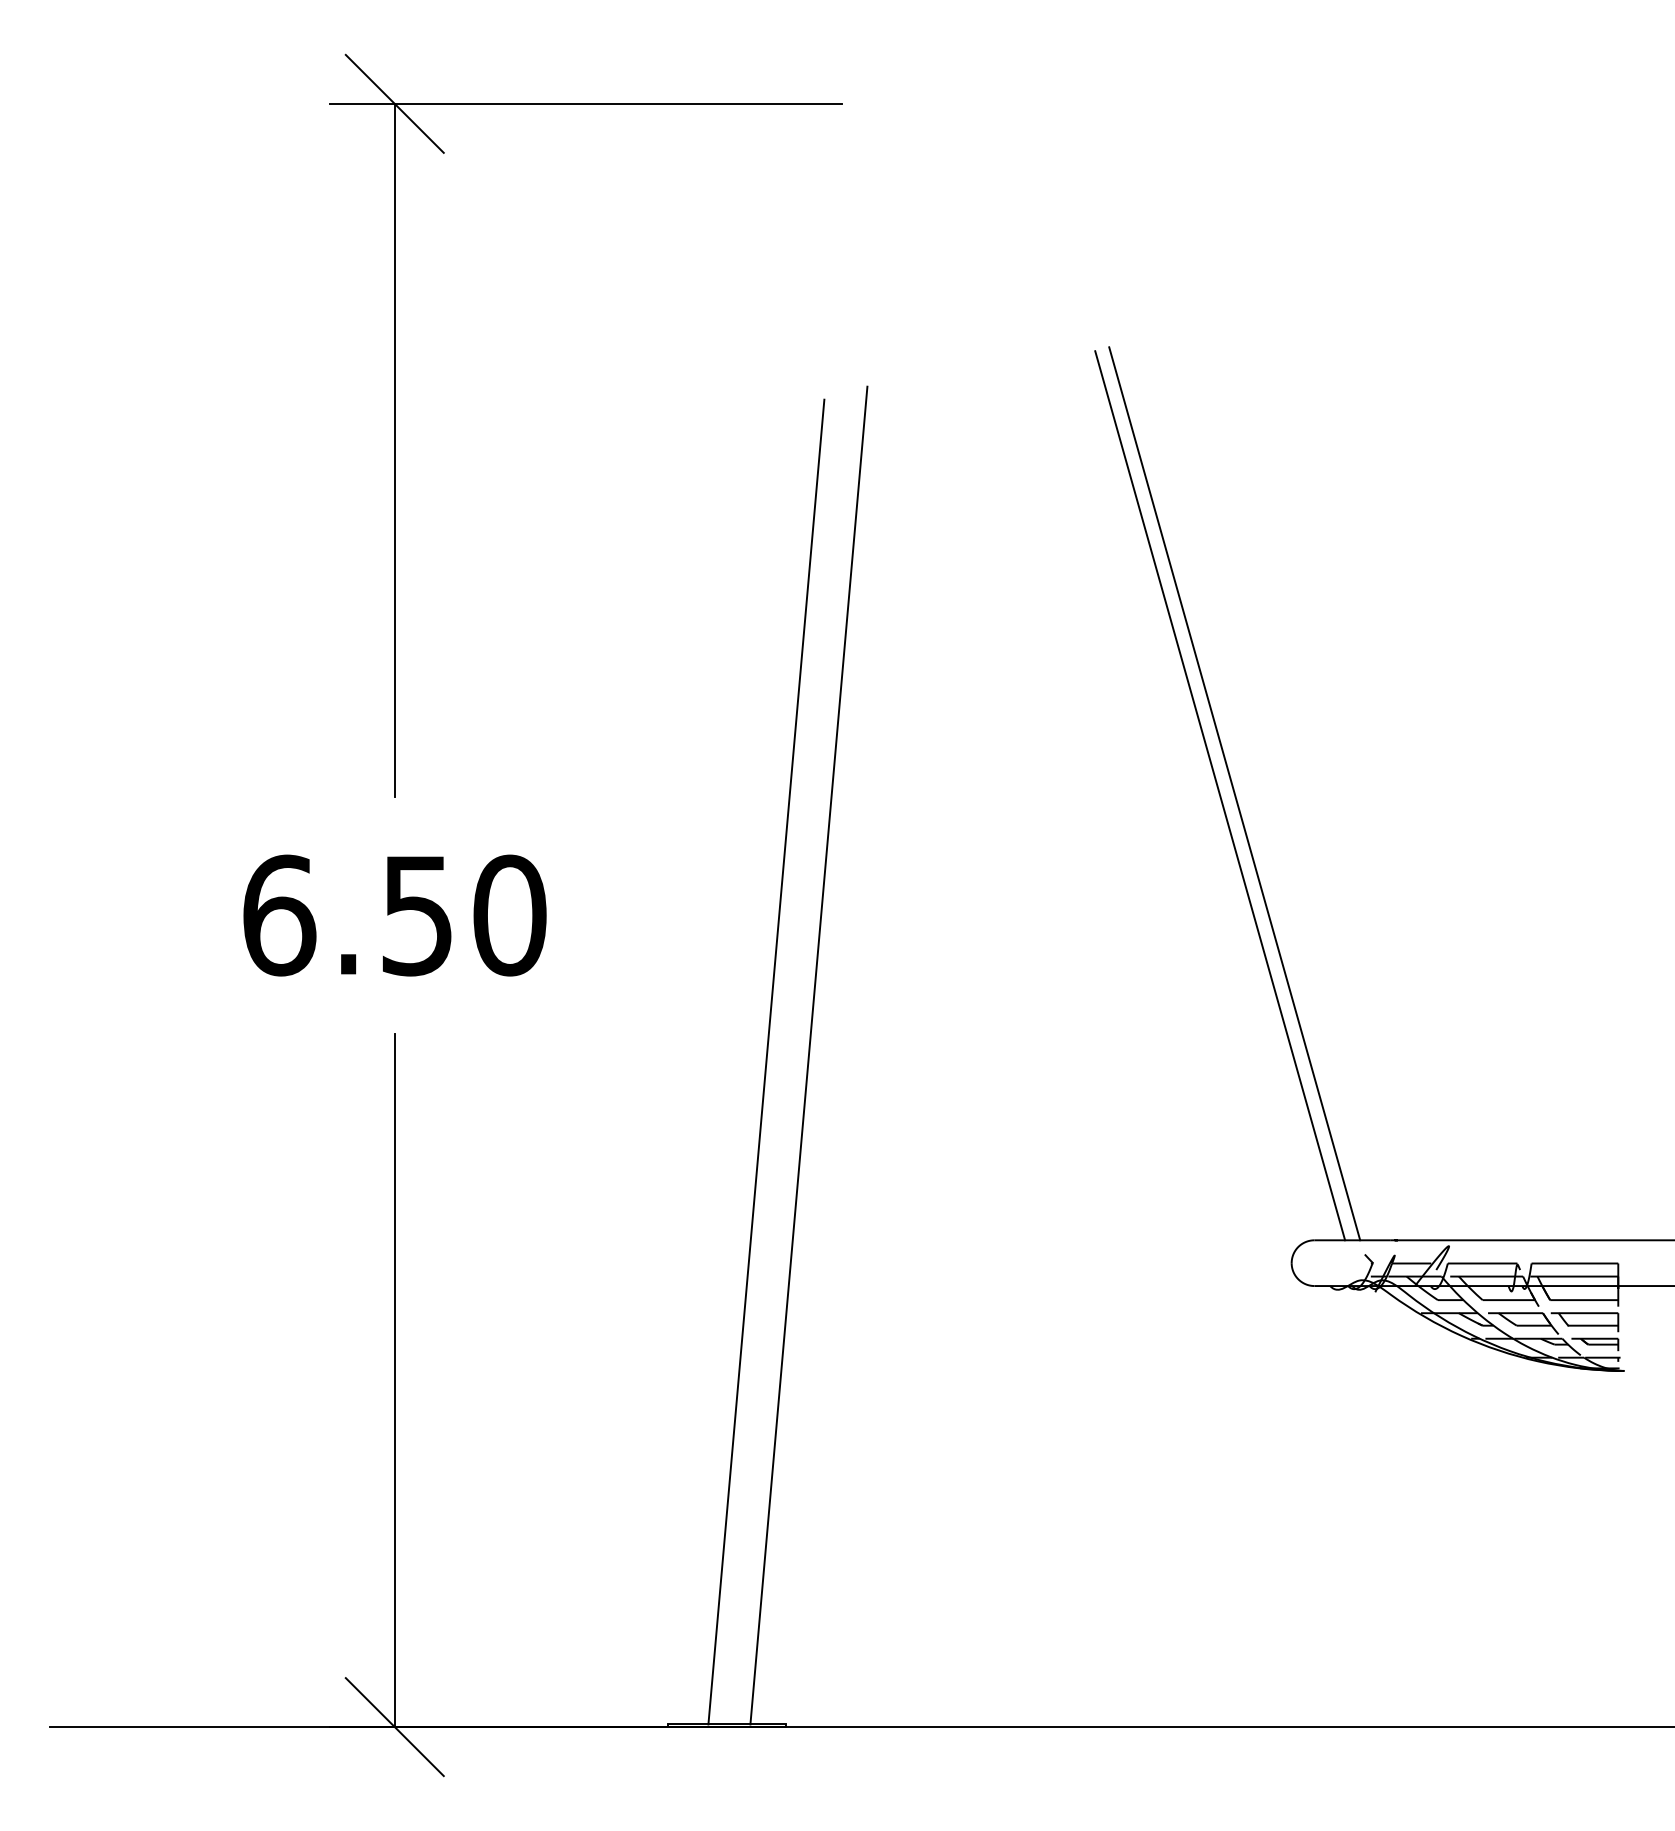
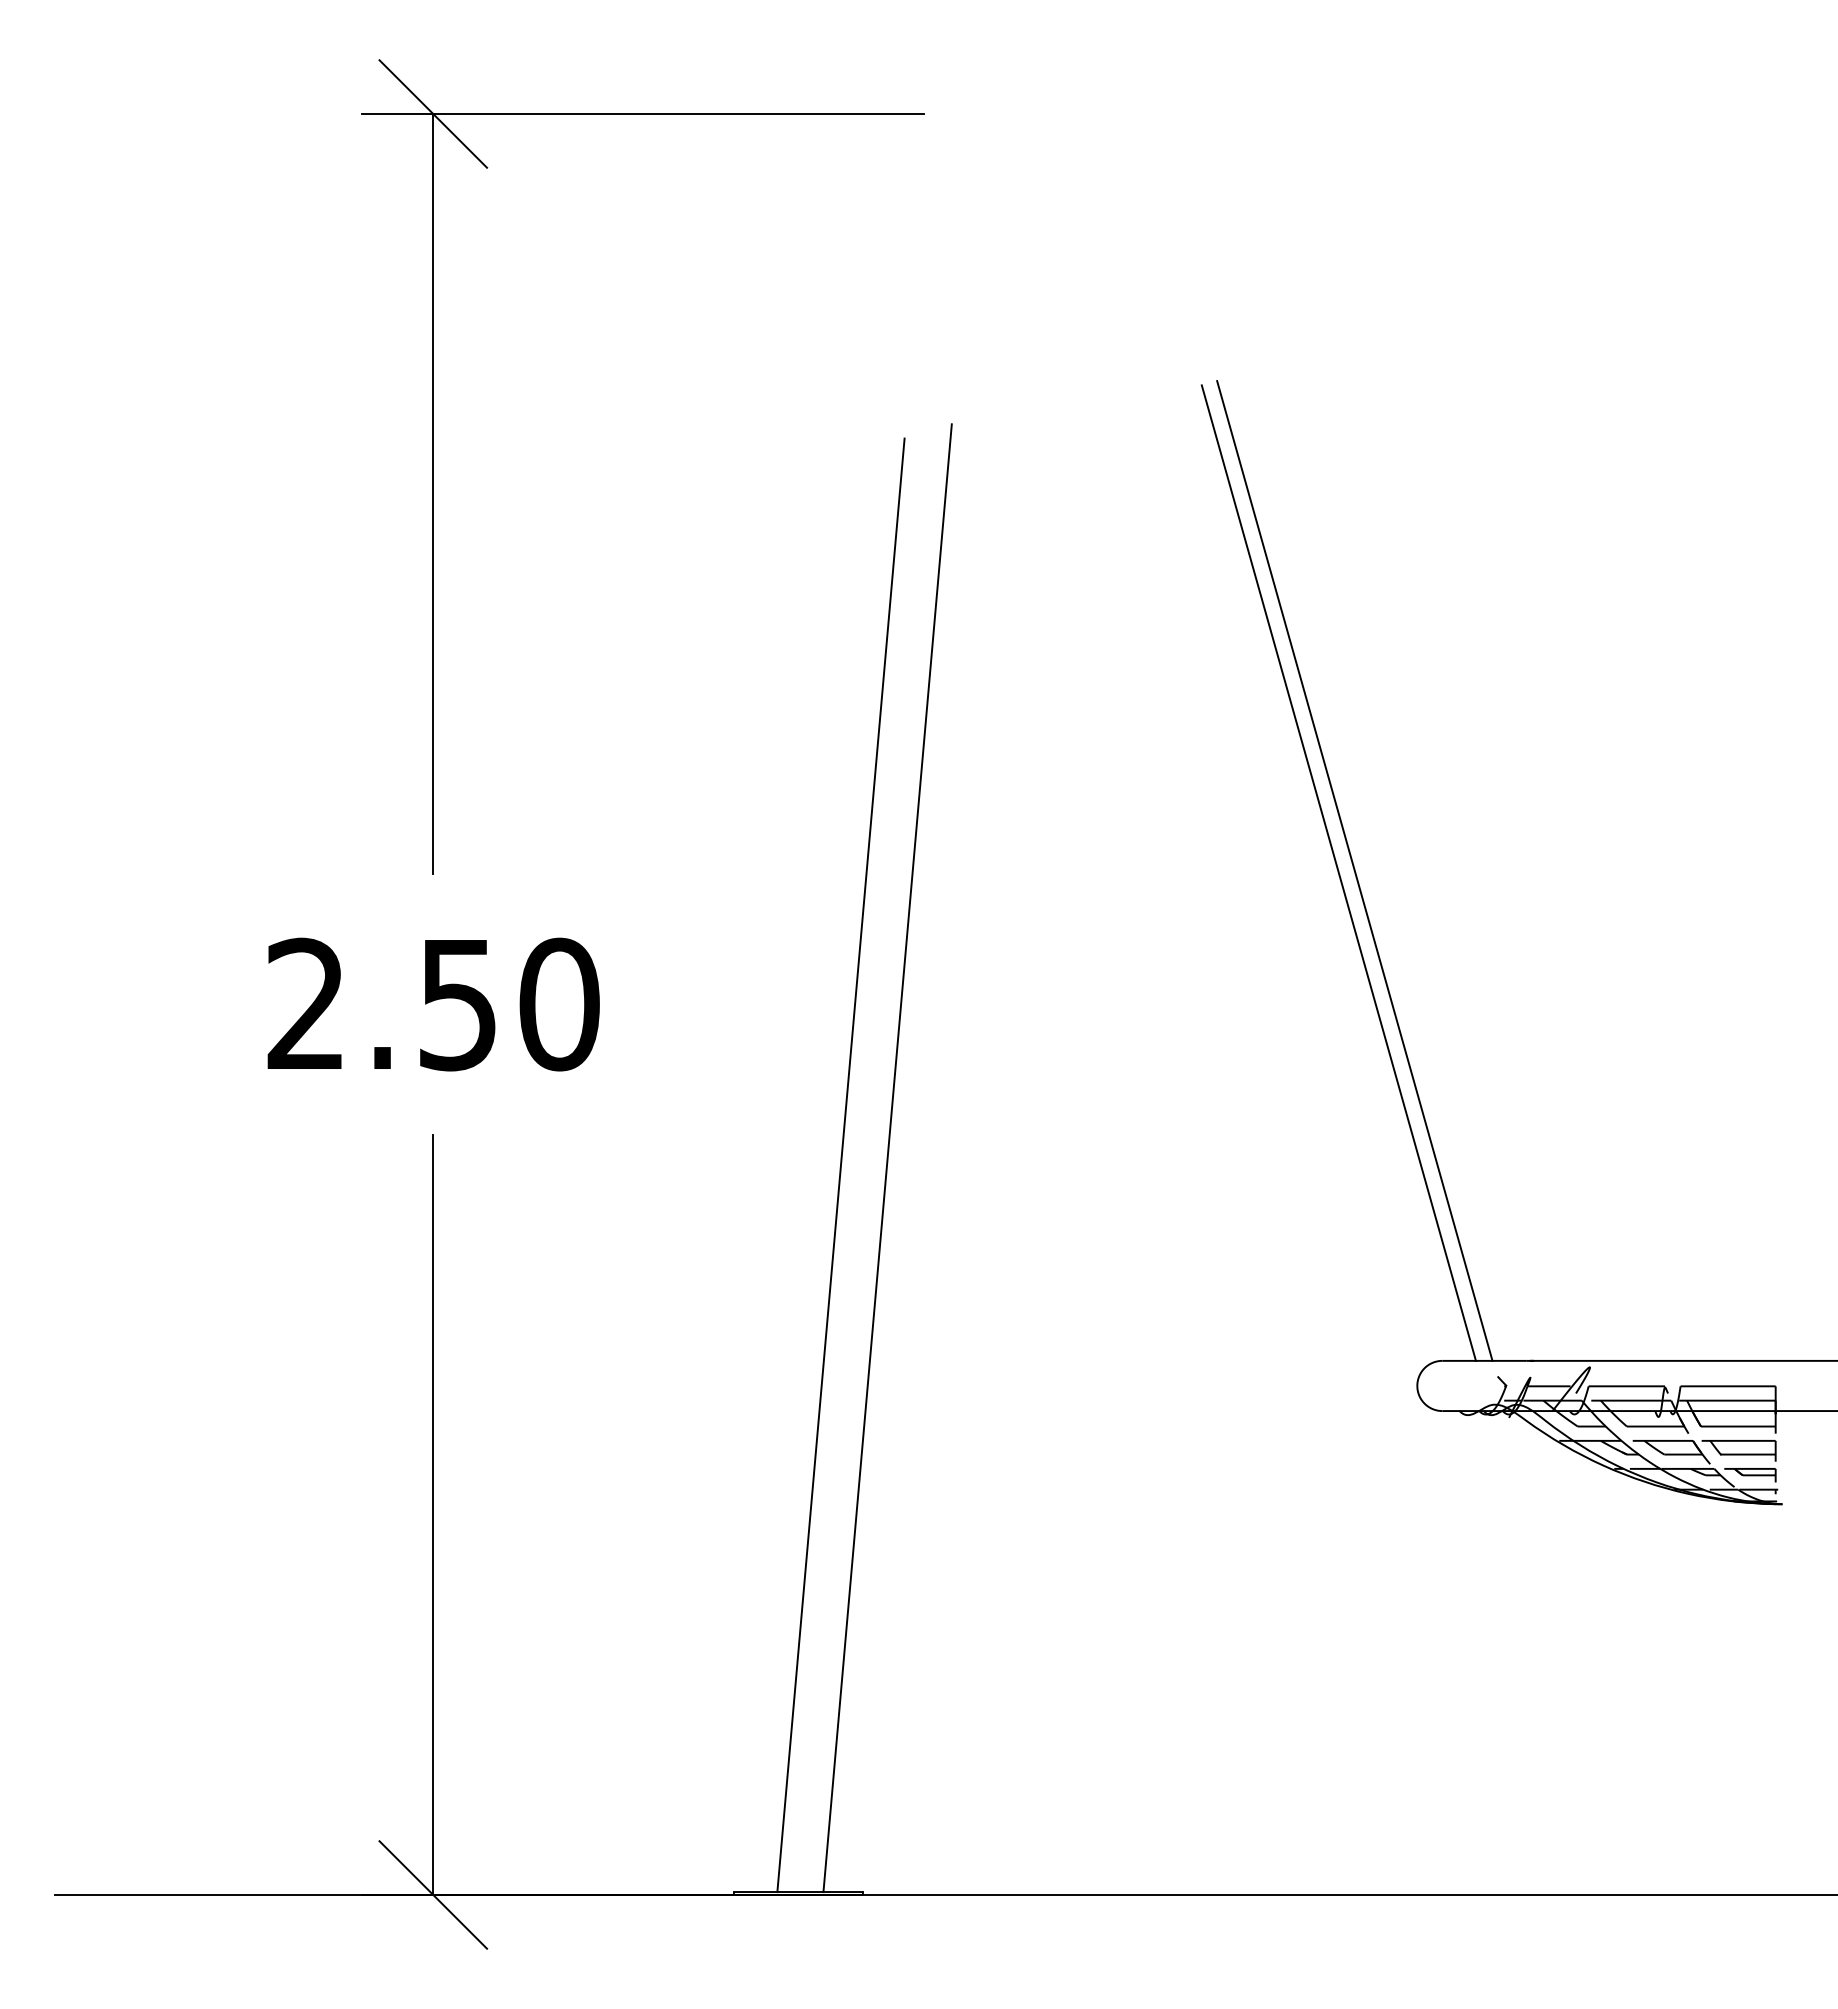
text: (280, 915) -> (307, 1004), 6.50 -> 2.50

